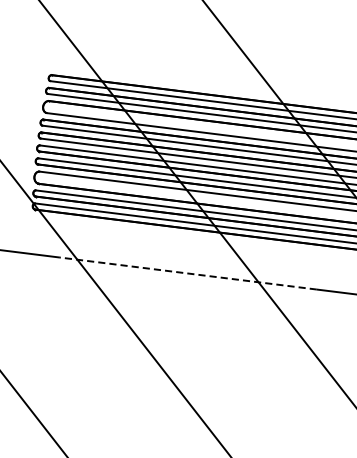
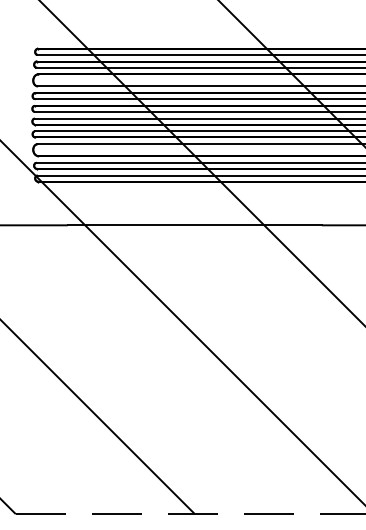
line: (188, 273) -> (194, 225), dashed -> solid

